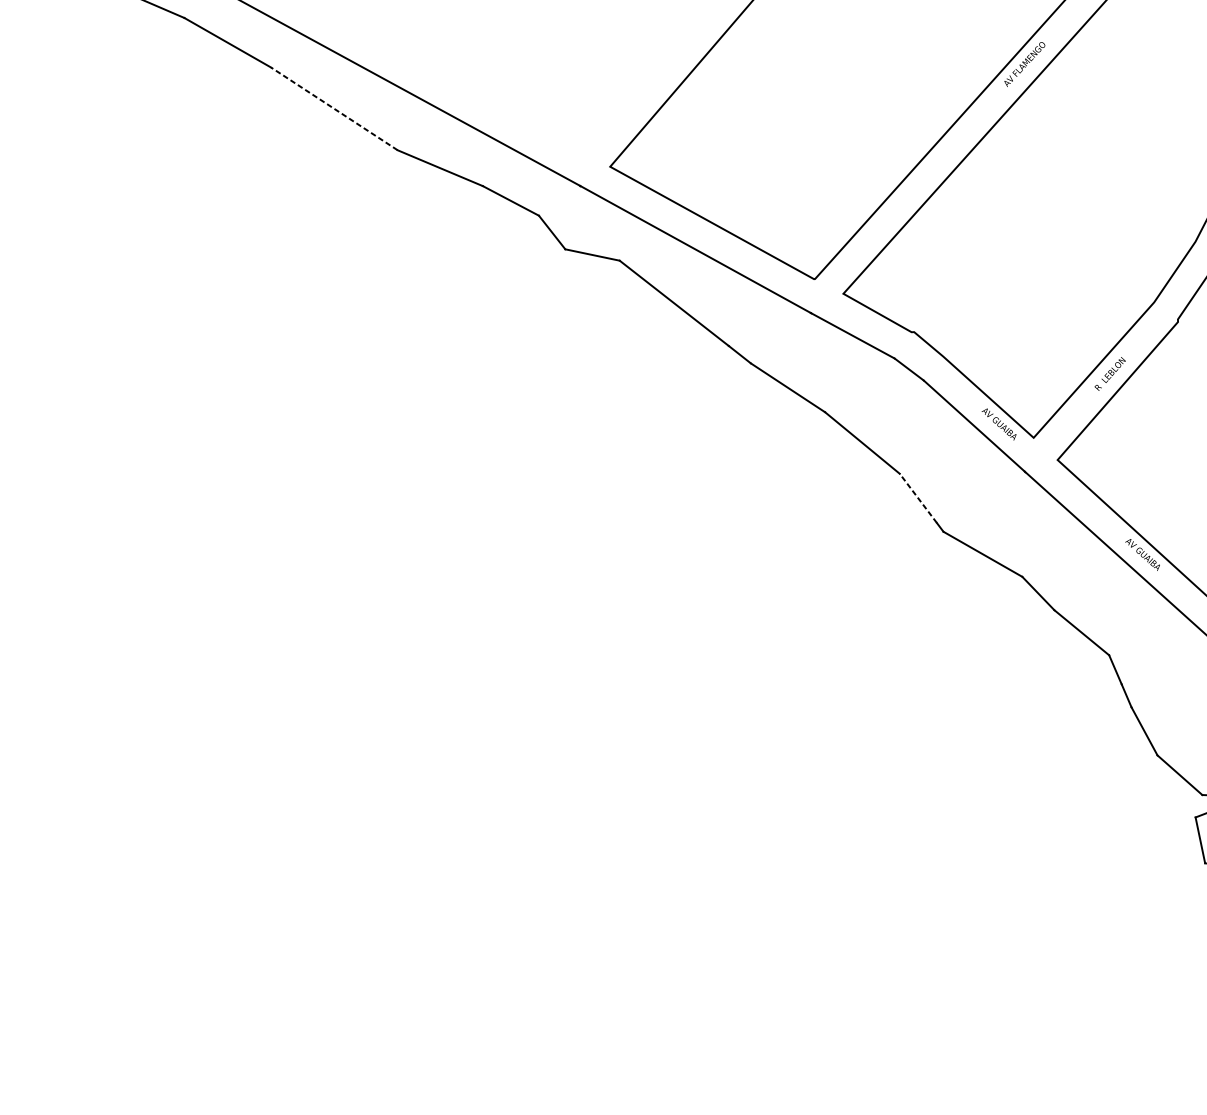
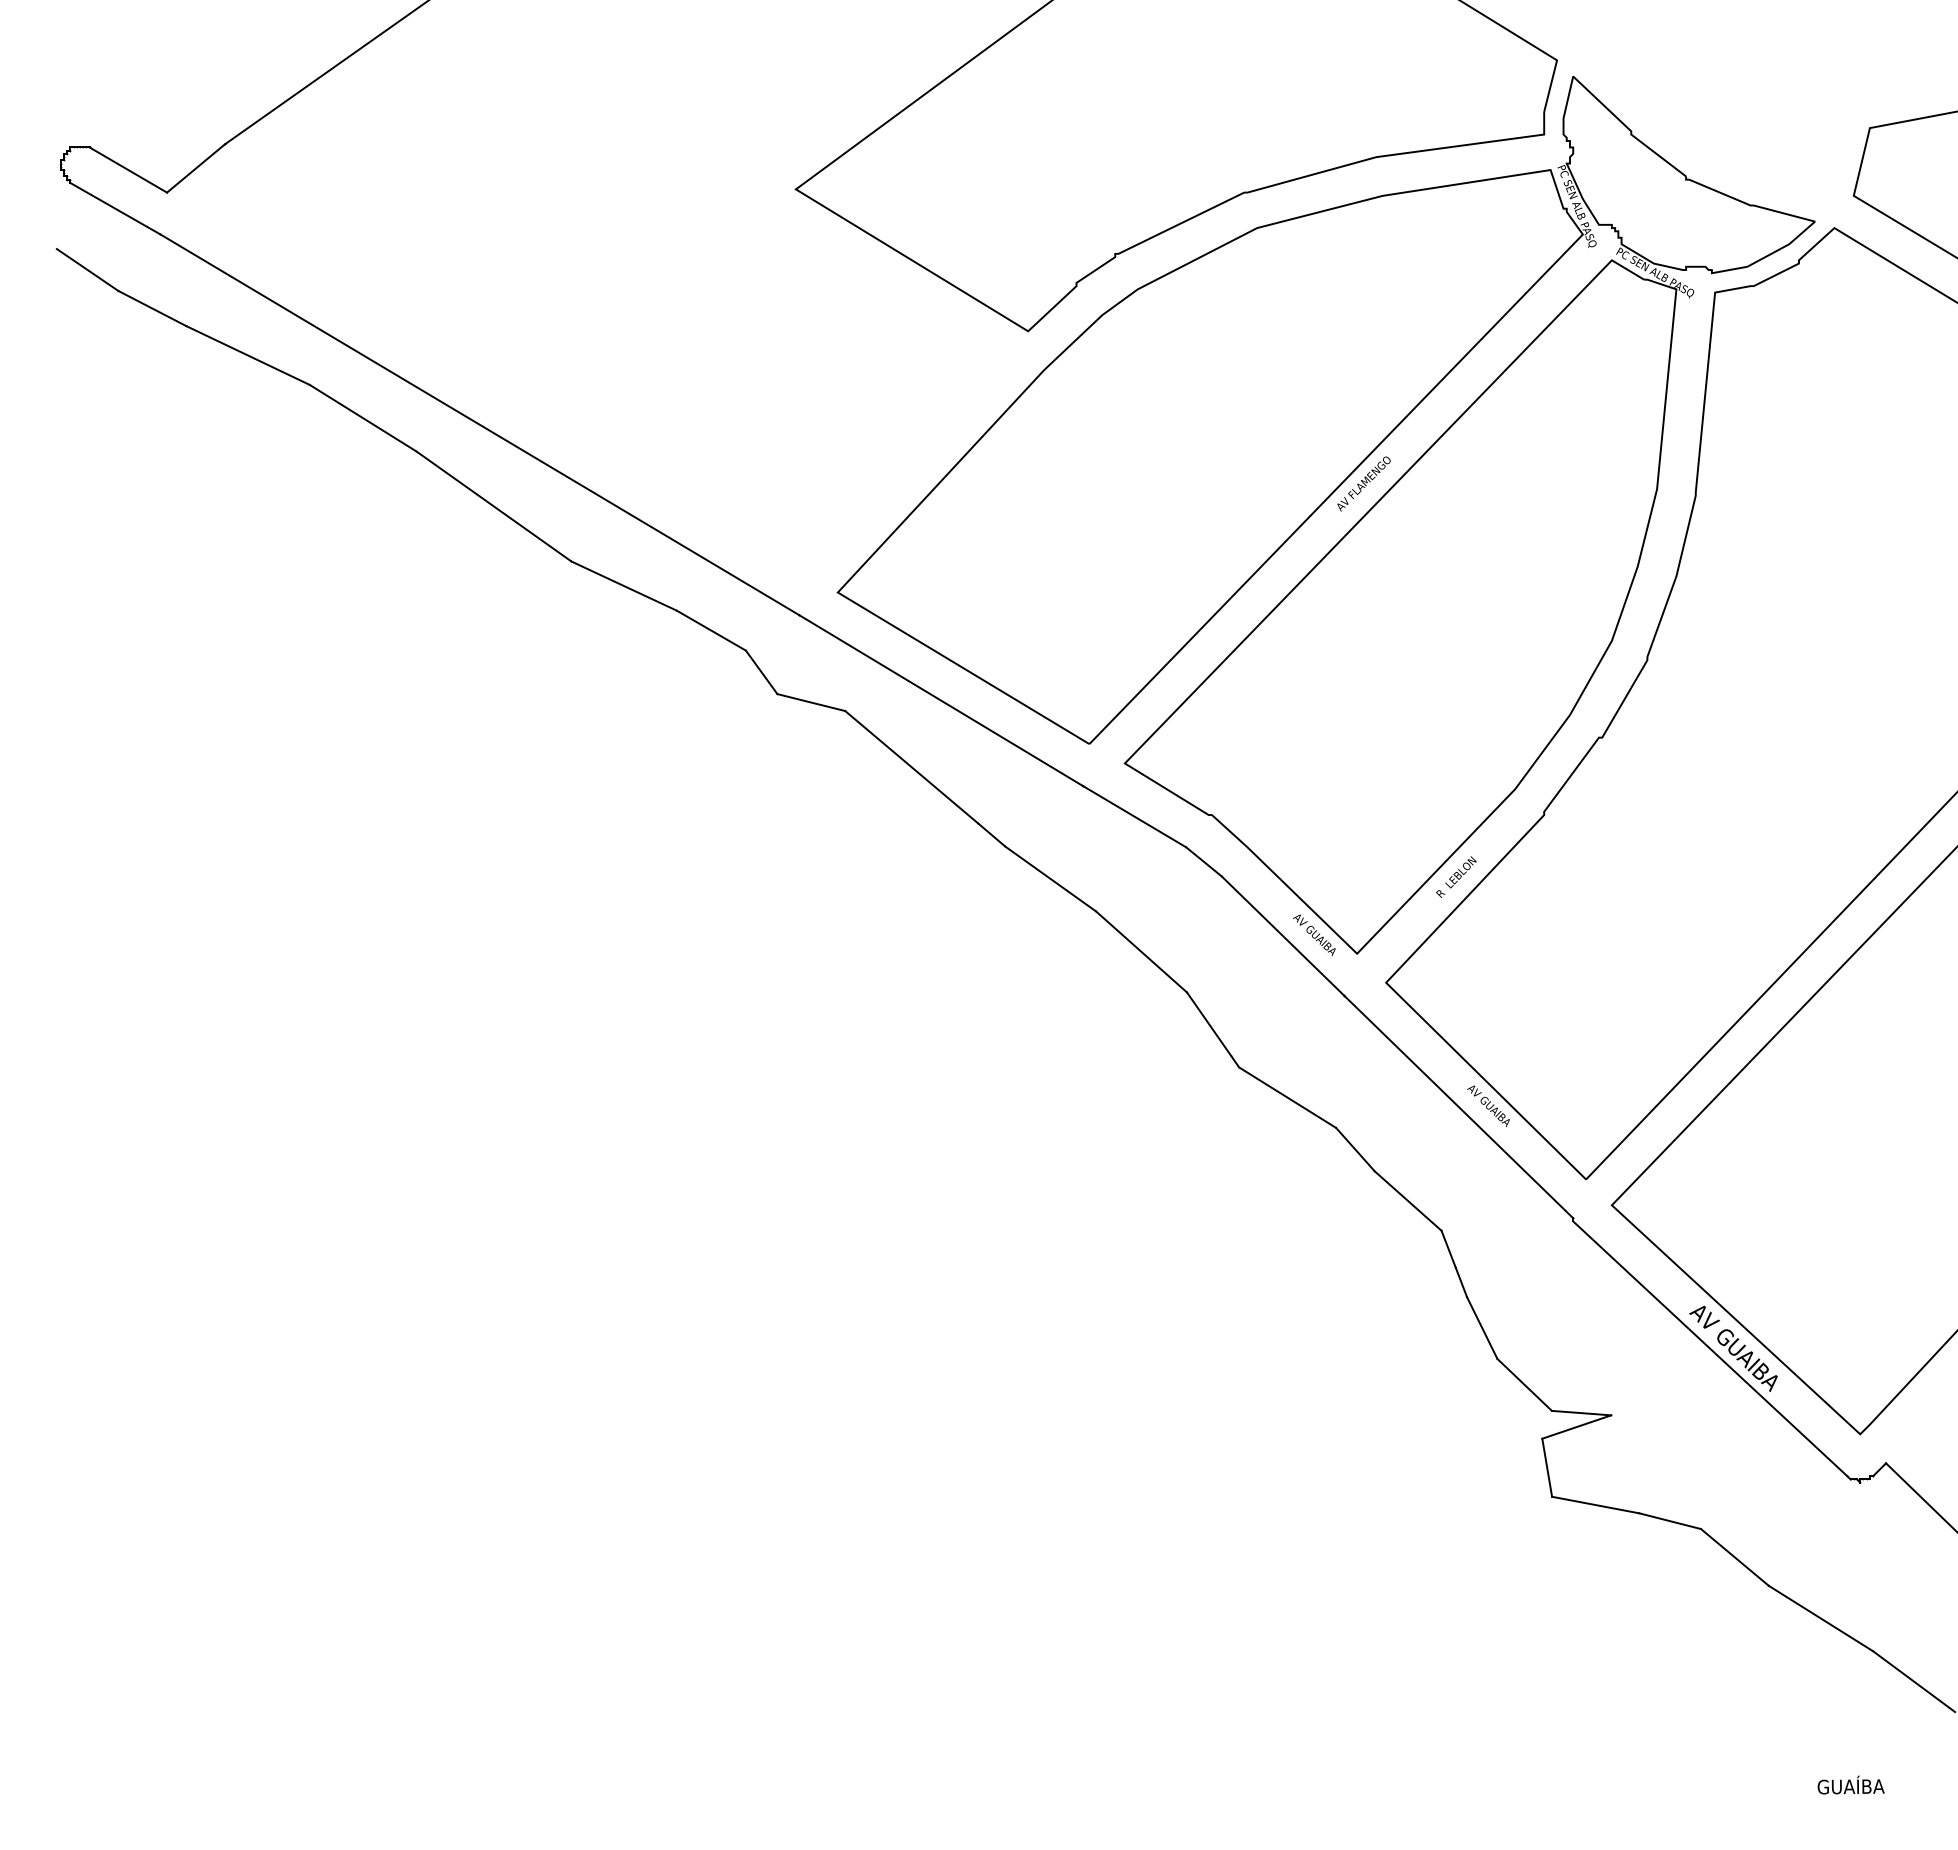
line: (334, 108) -> (493, 506), dashed -> solid
line: (918, 498) -> (1209, 1024), dashed -> solid

